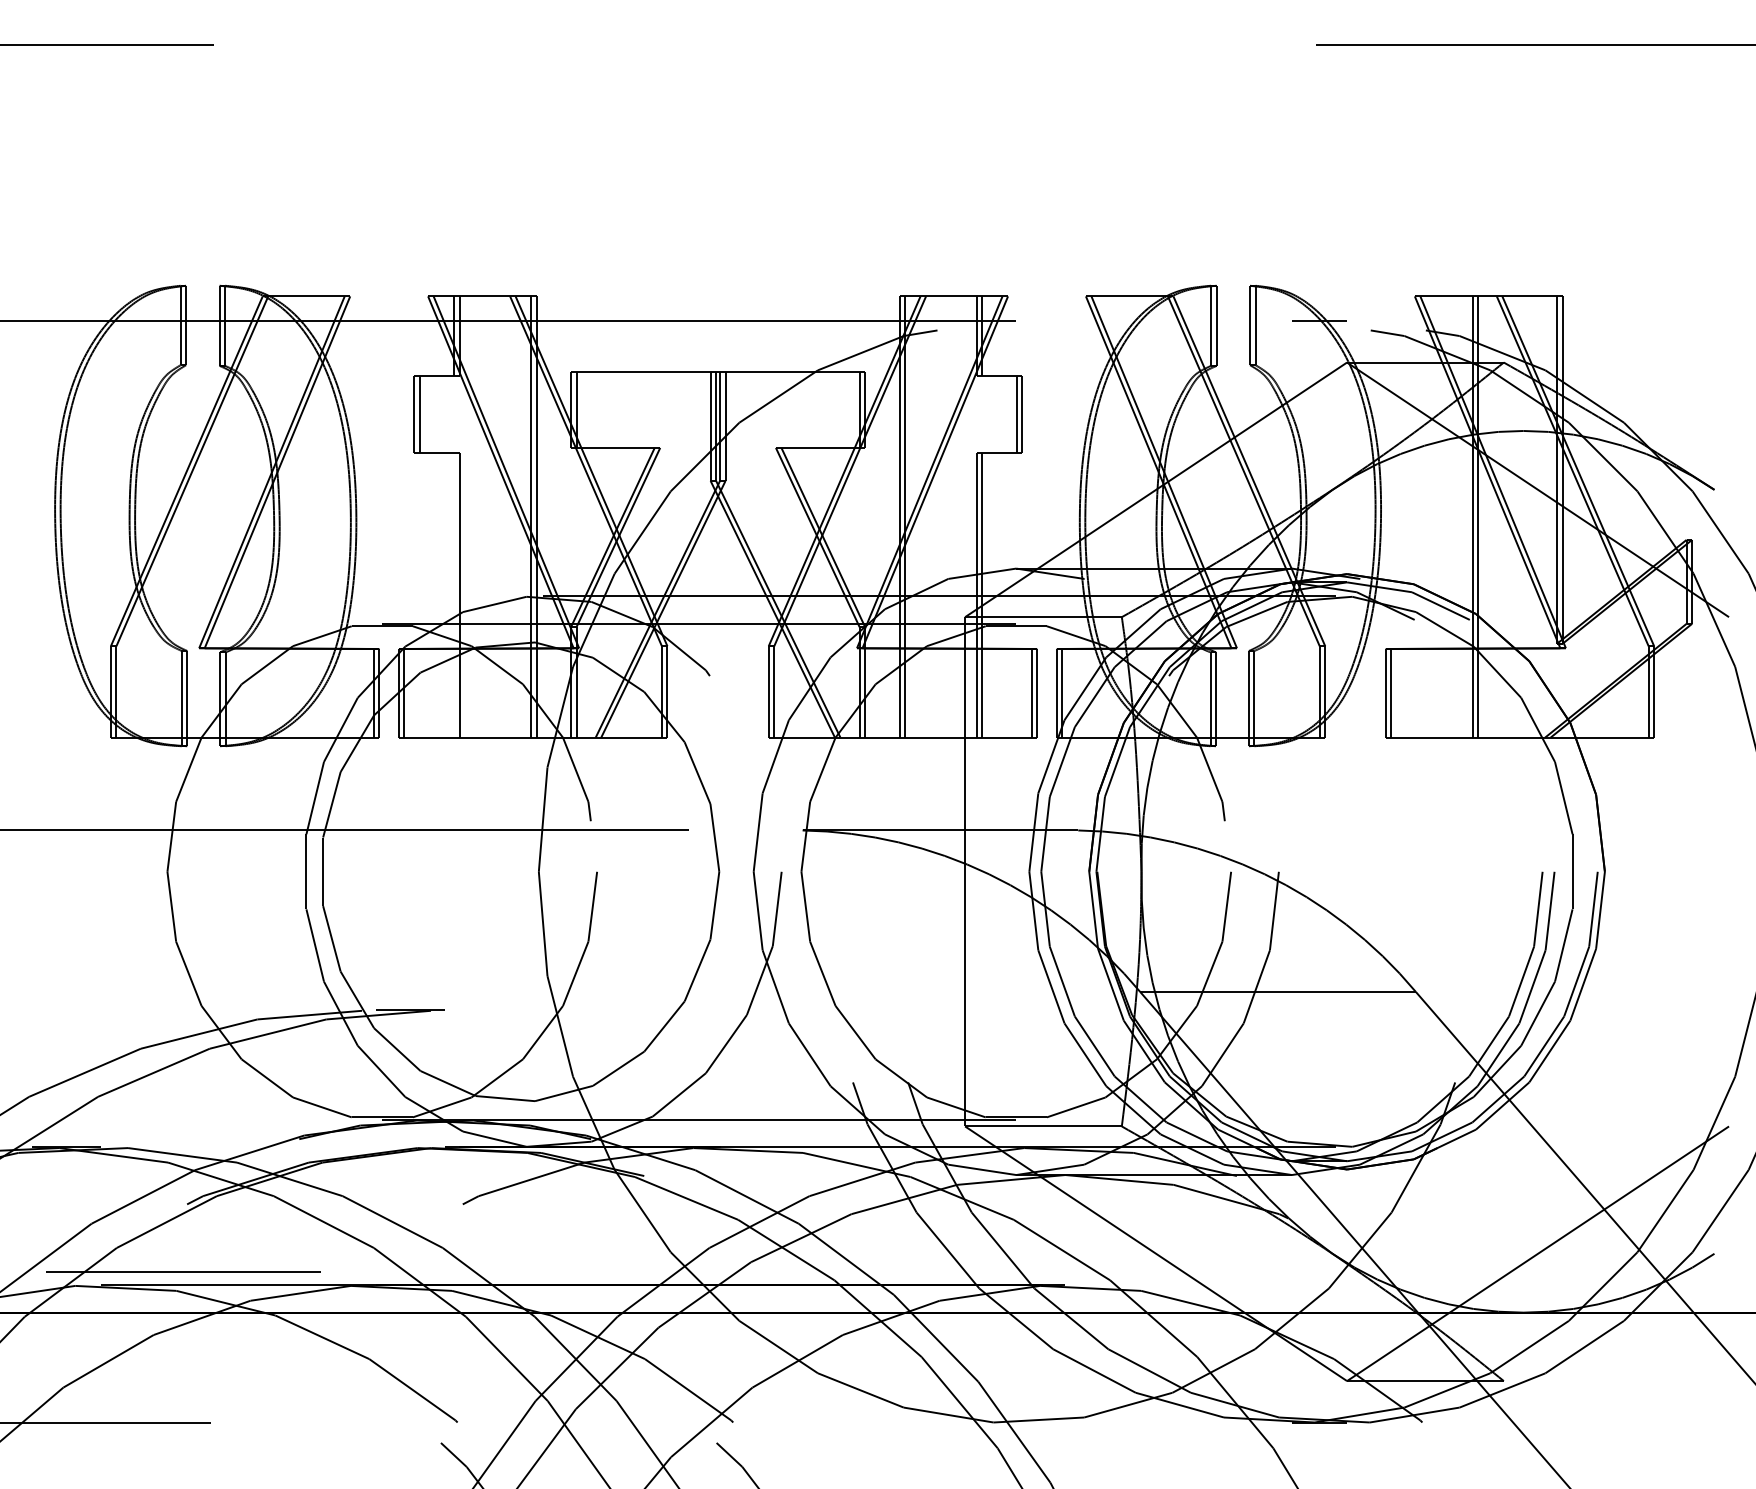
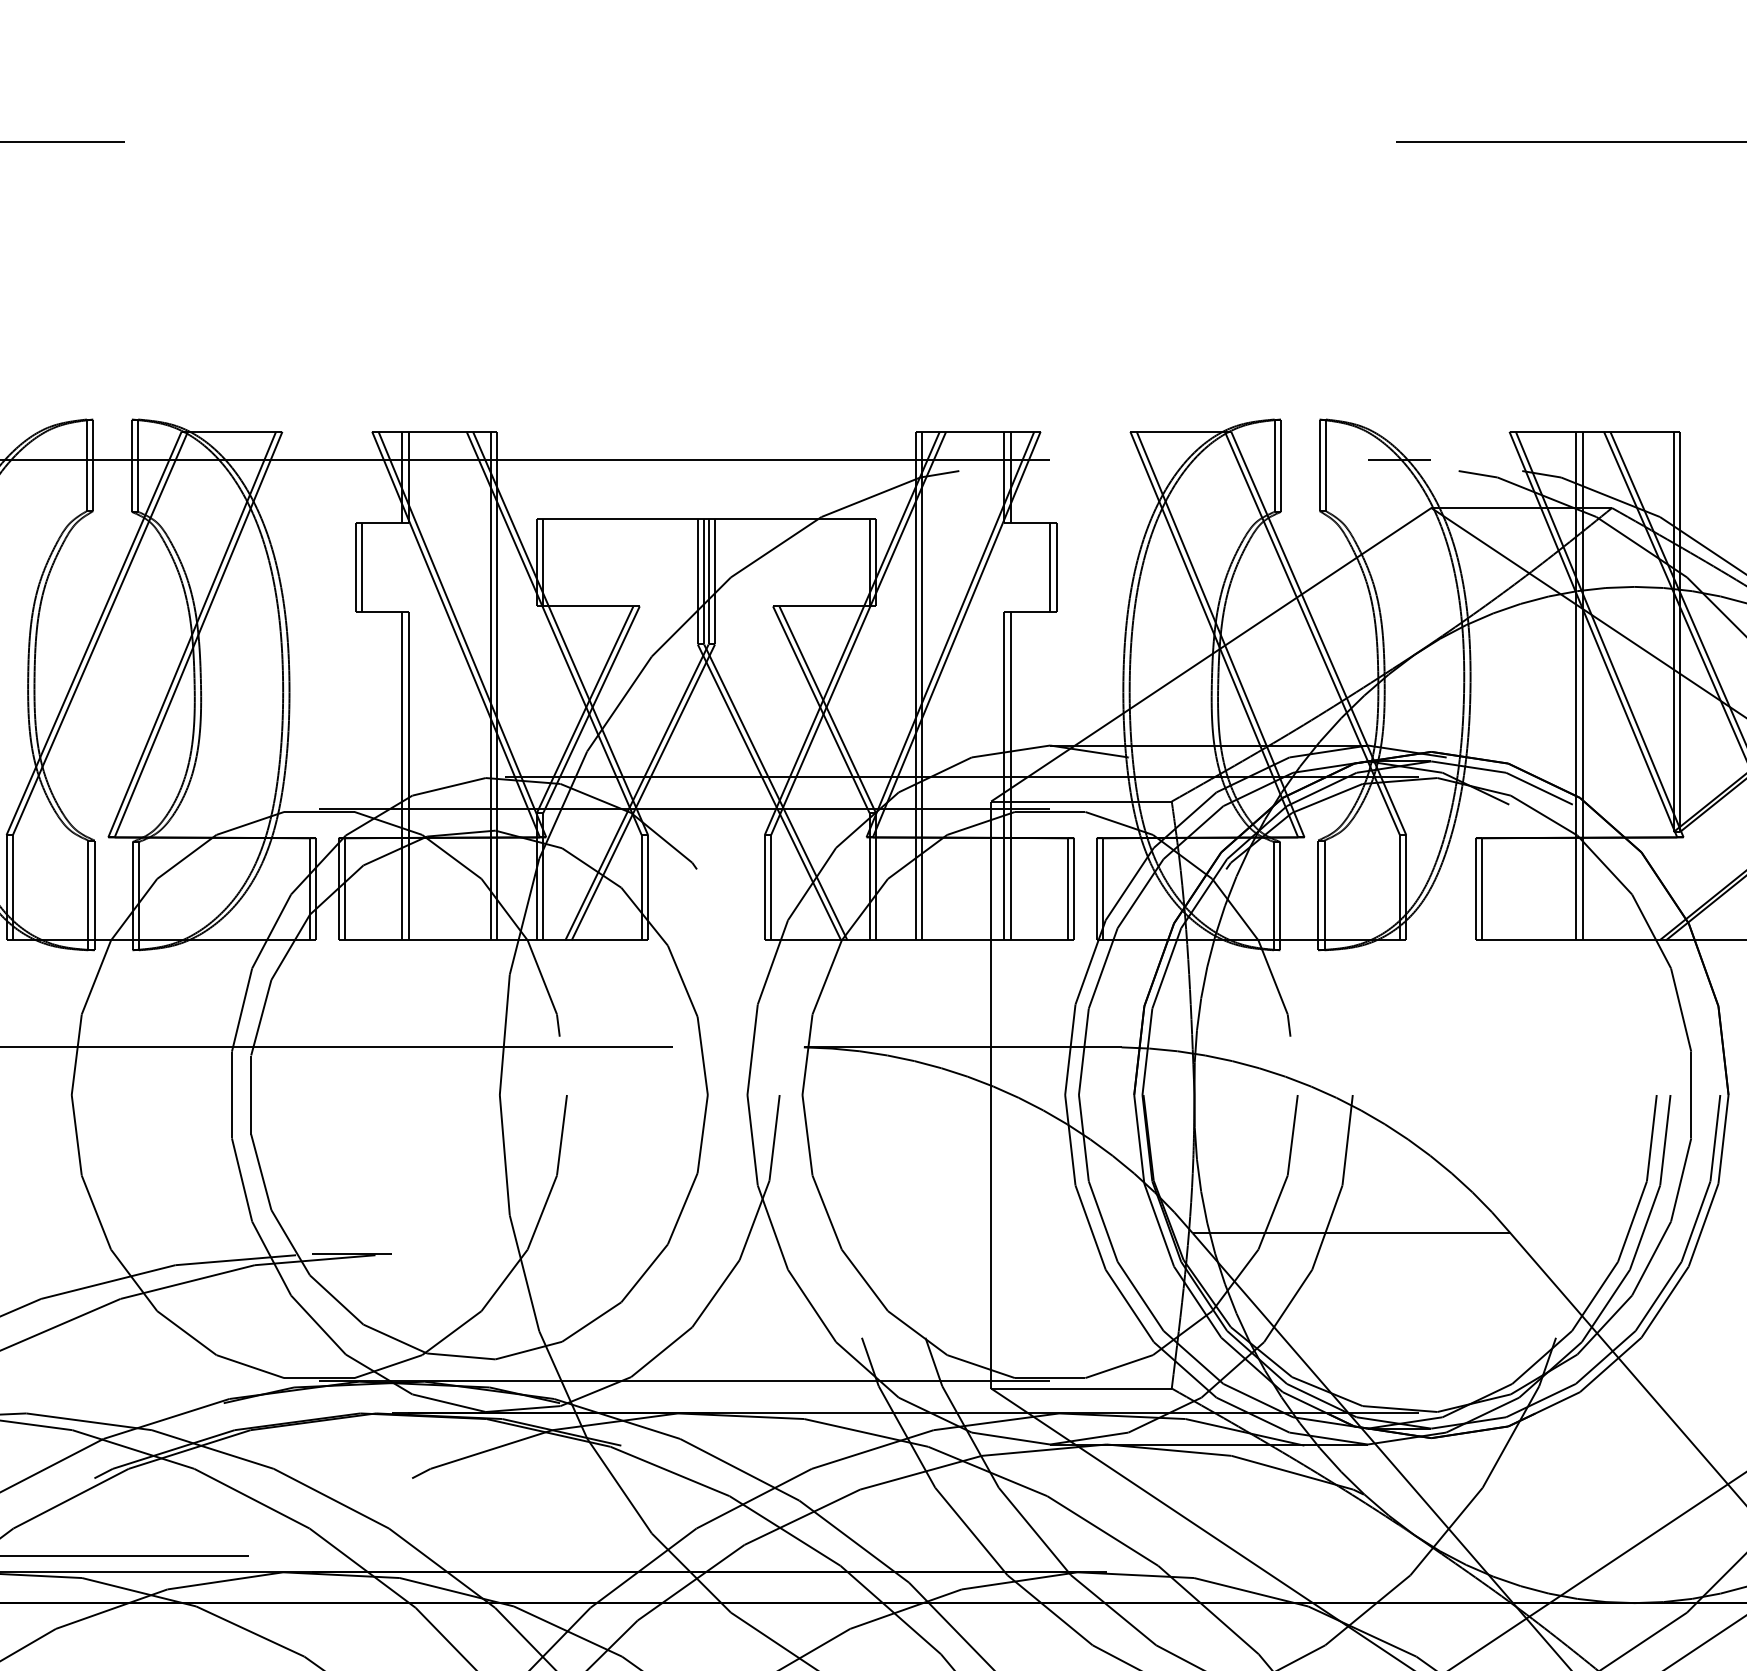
line: (454, 595) -> (402, 776), added

